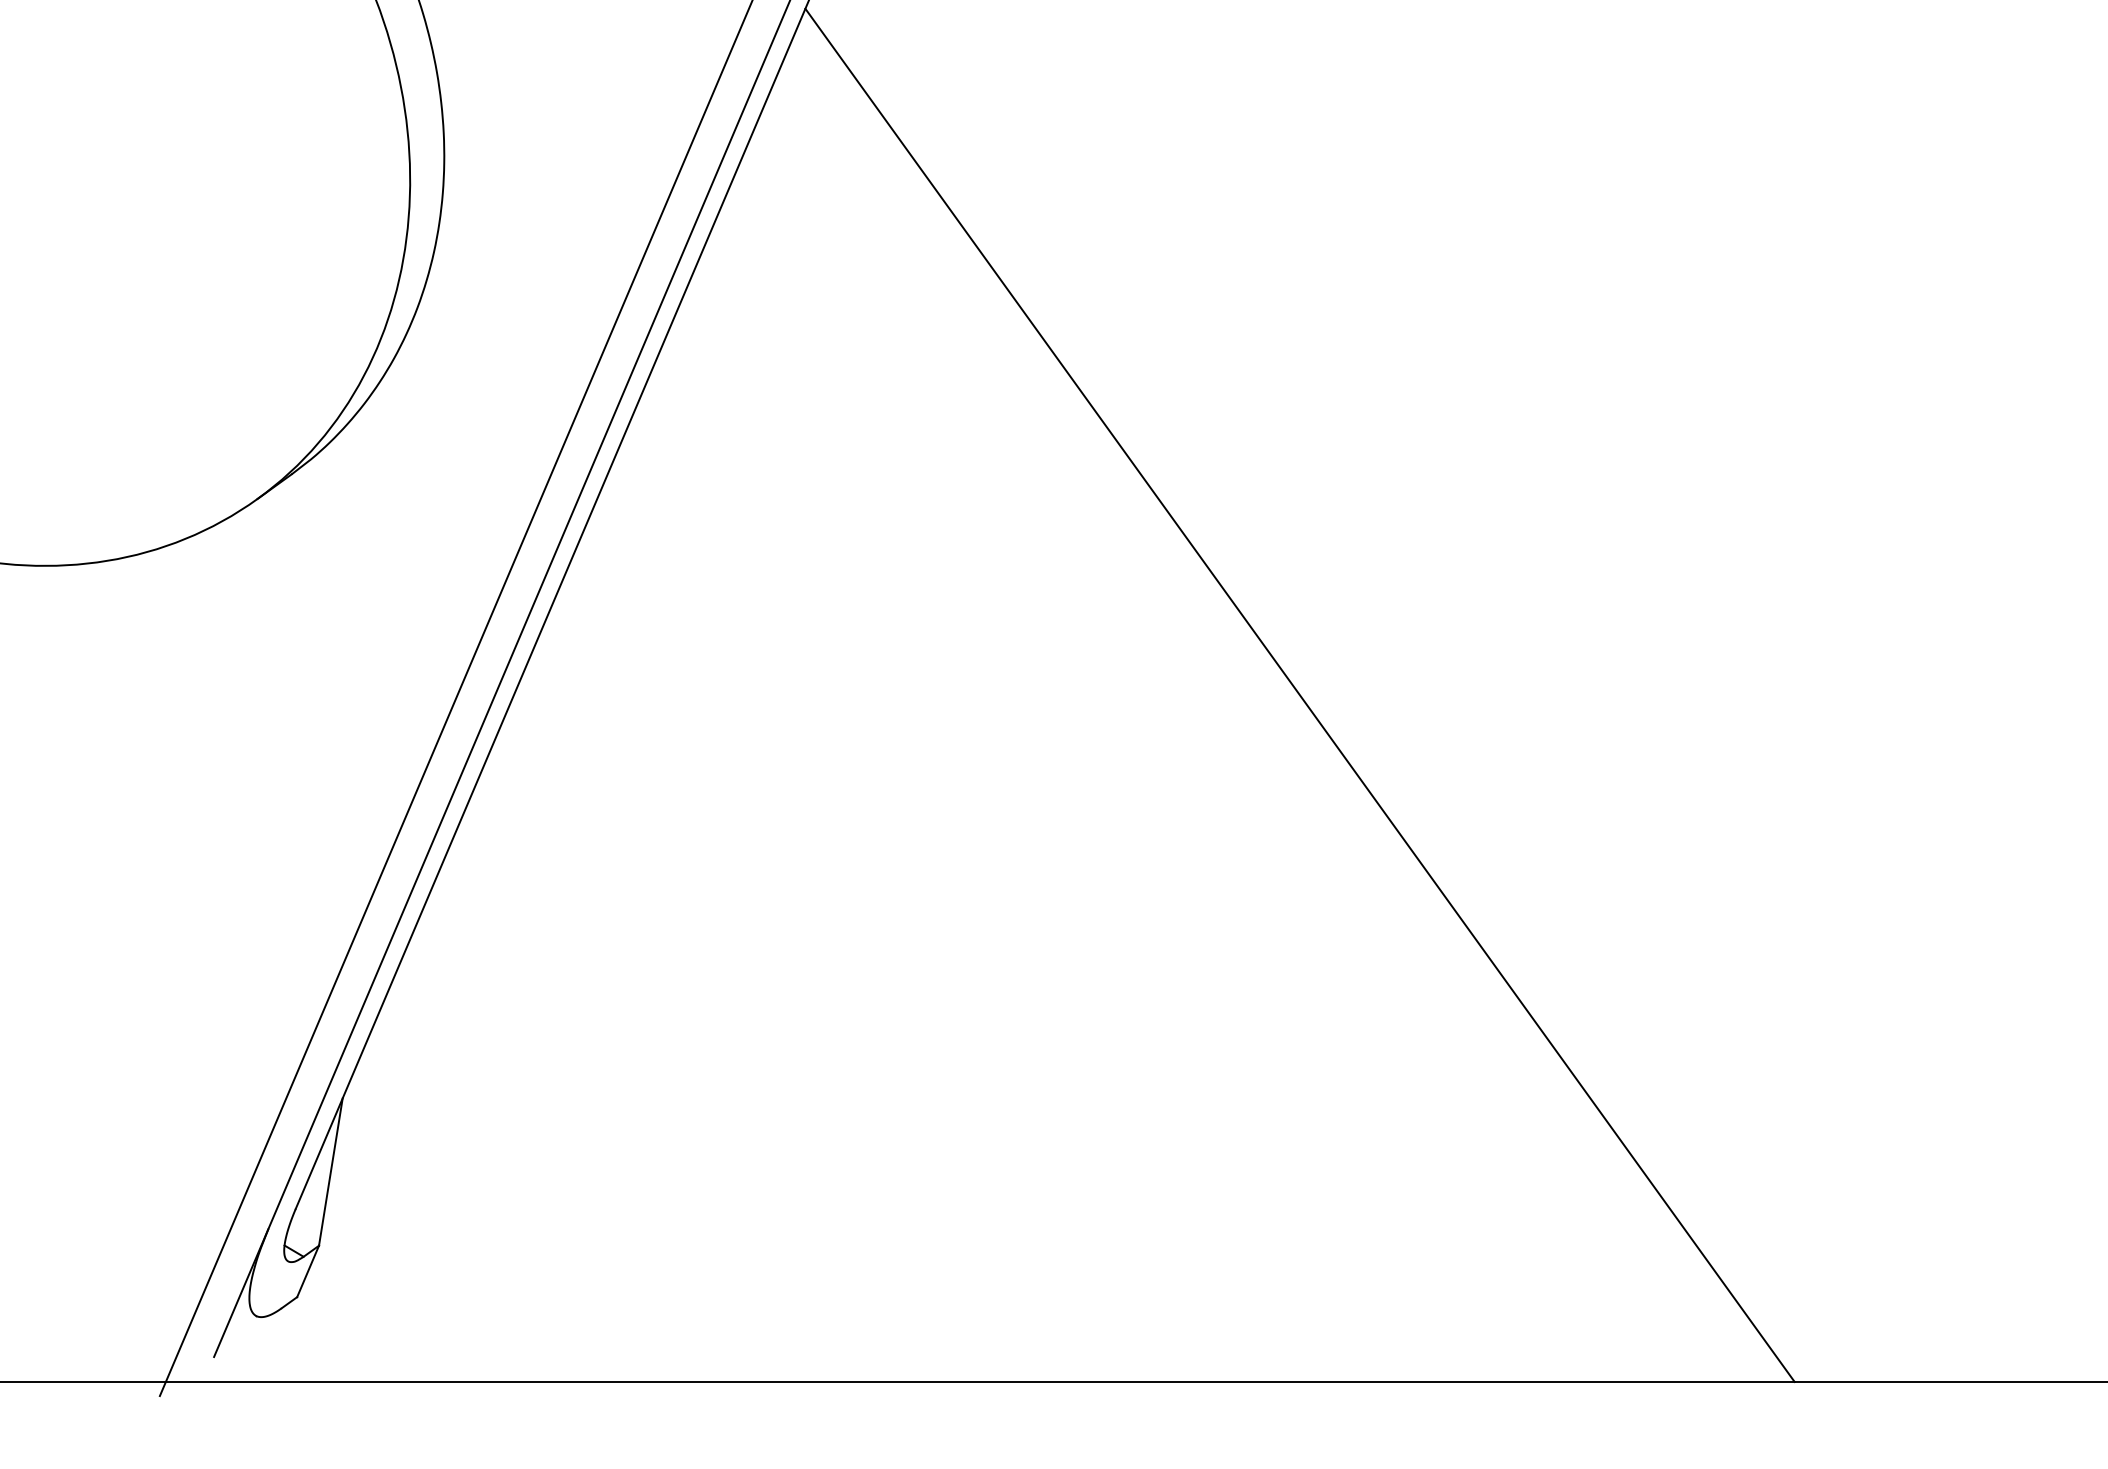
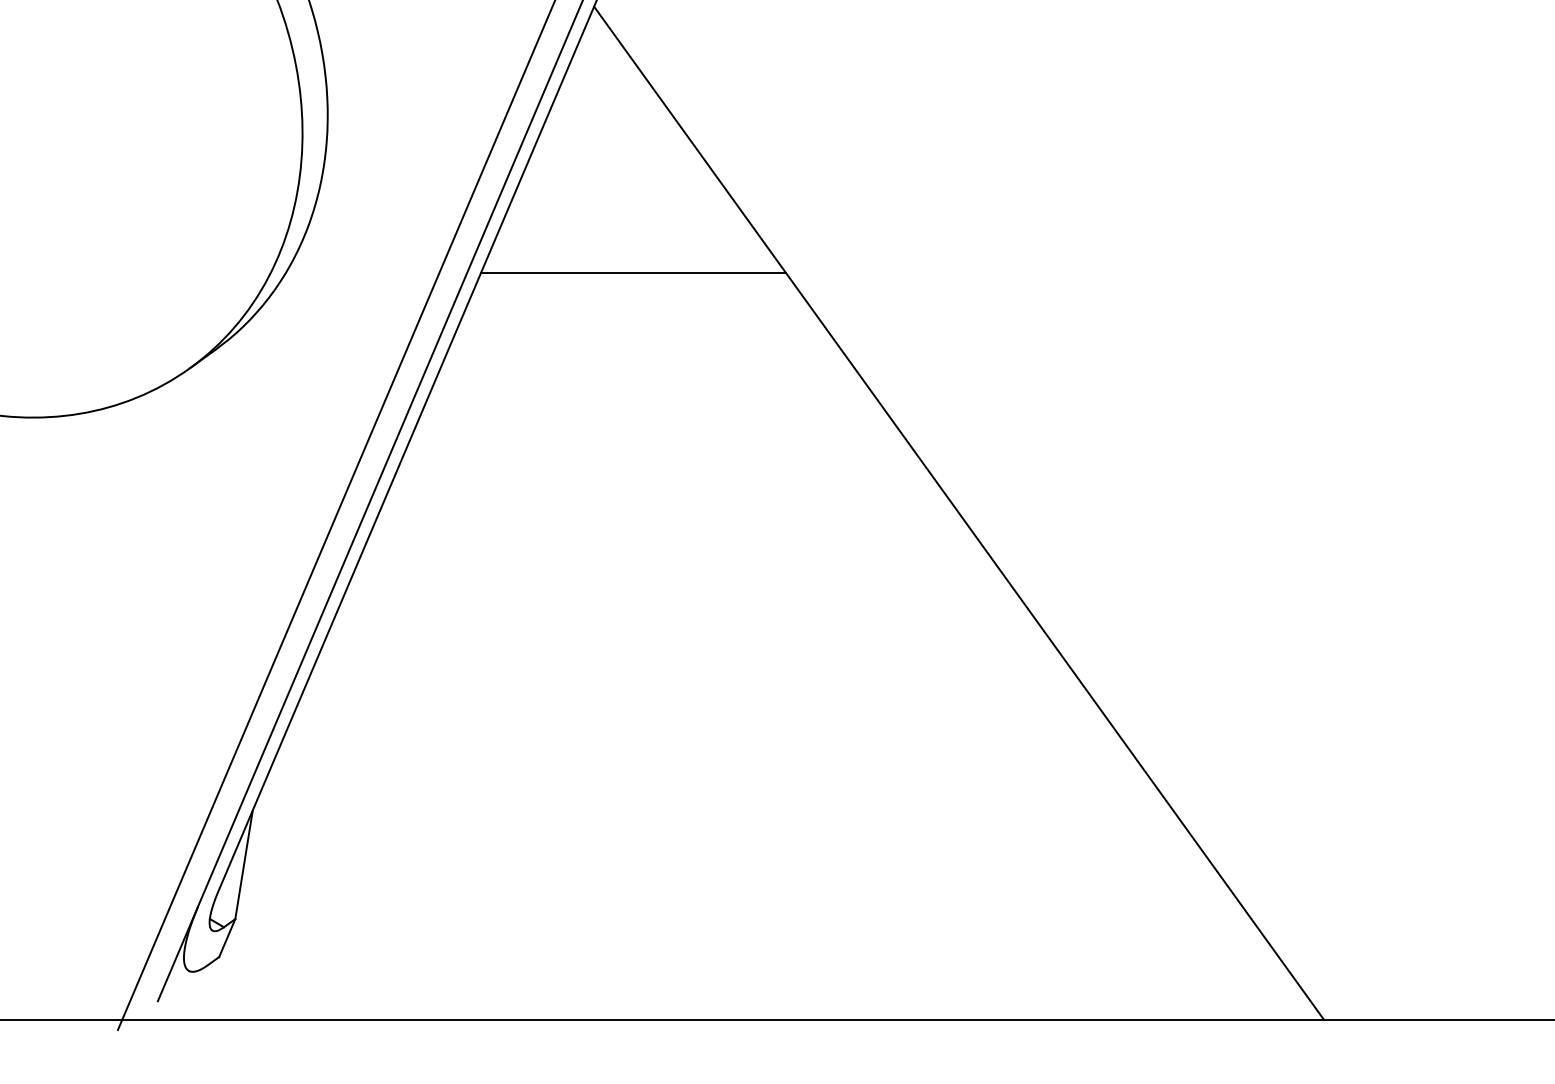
line: (858, 369) -> (633, 272), added

